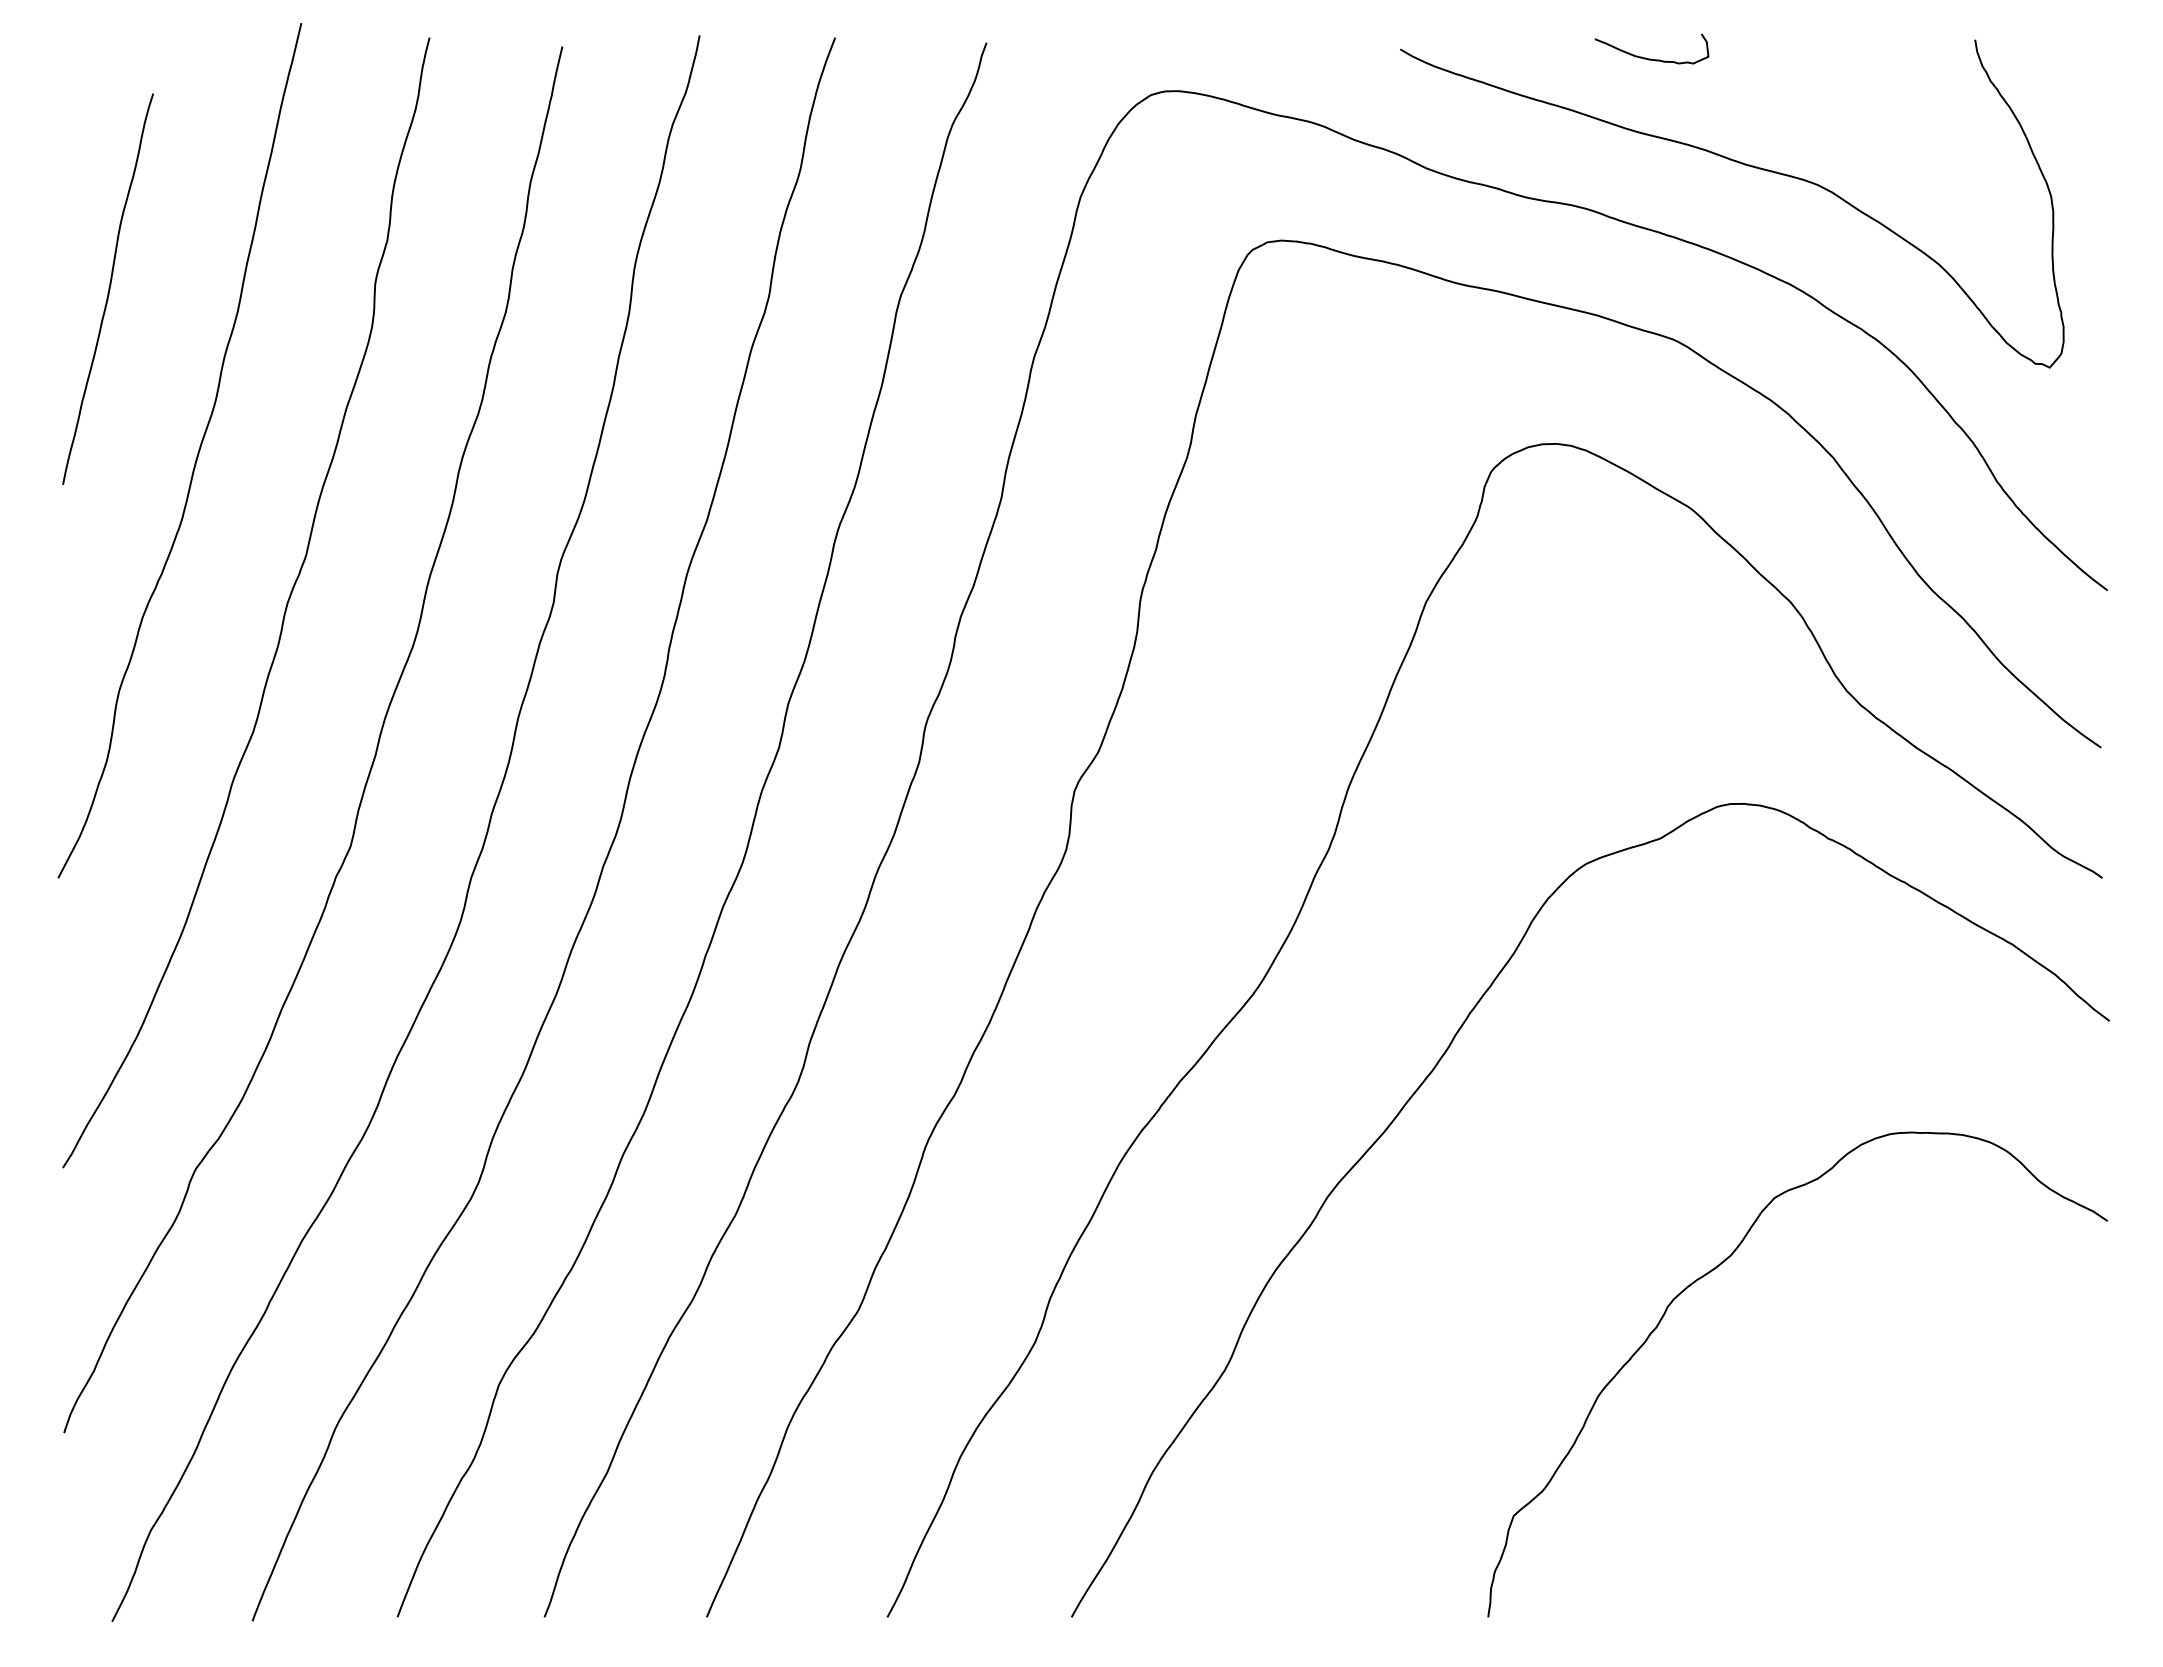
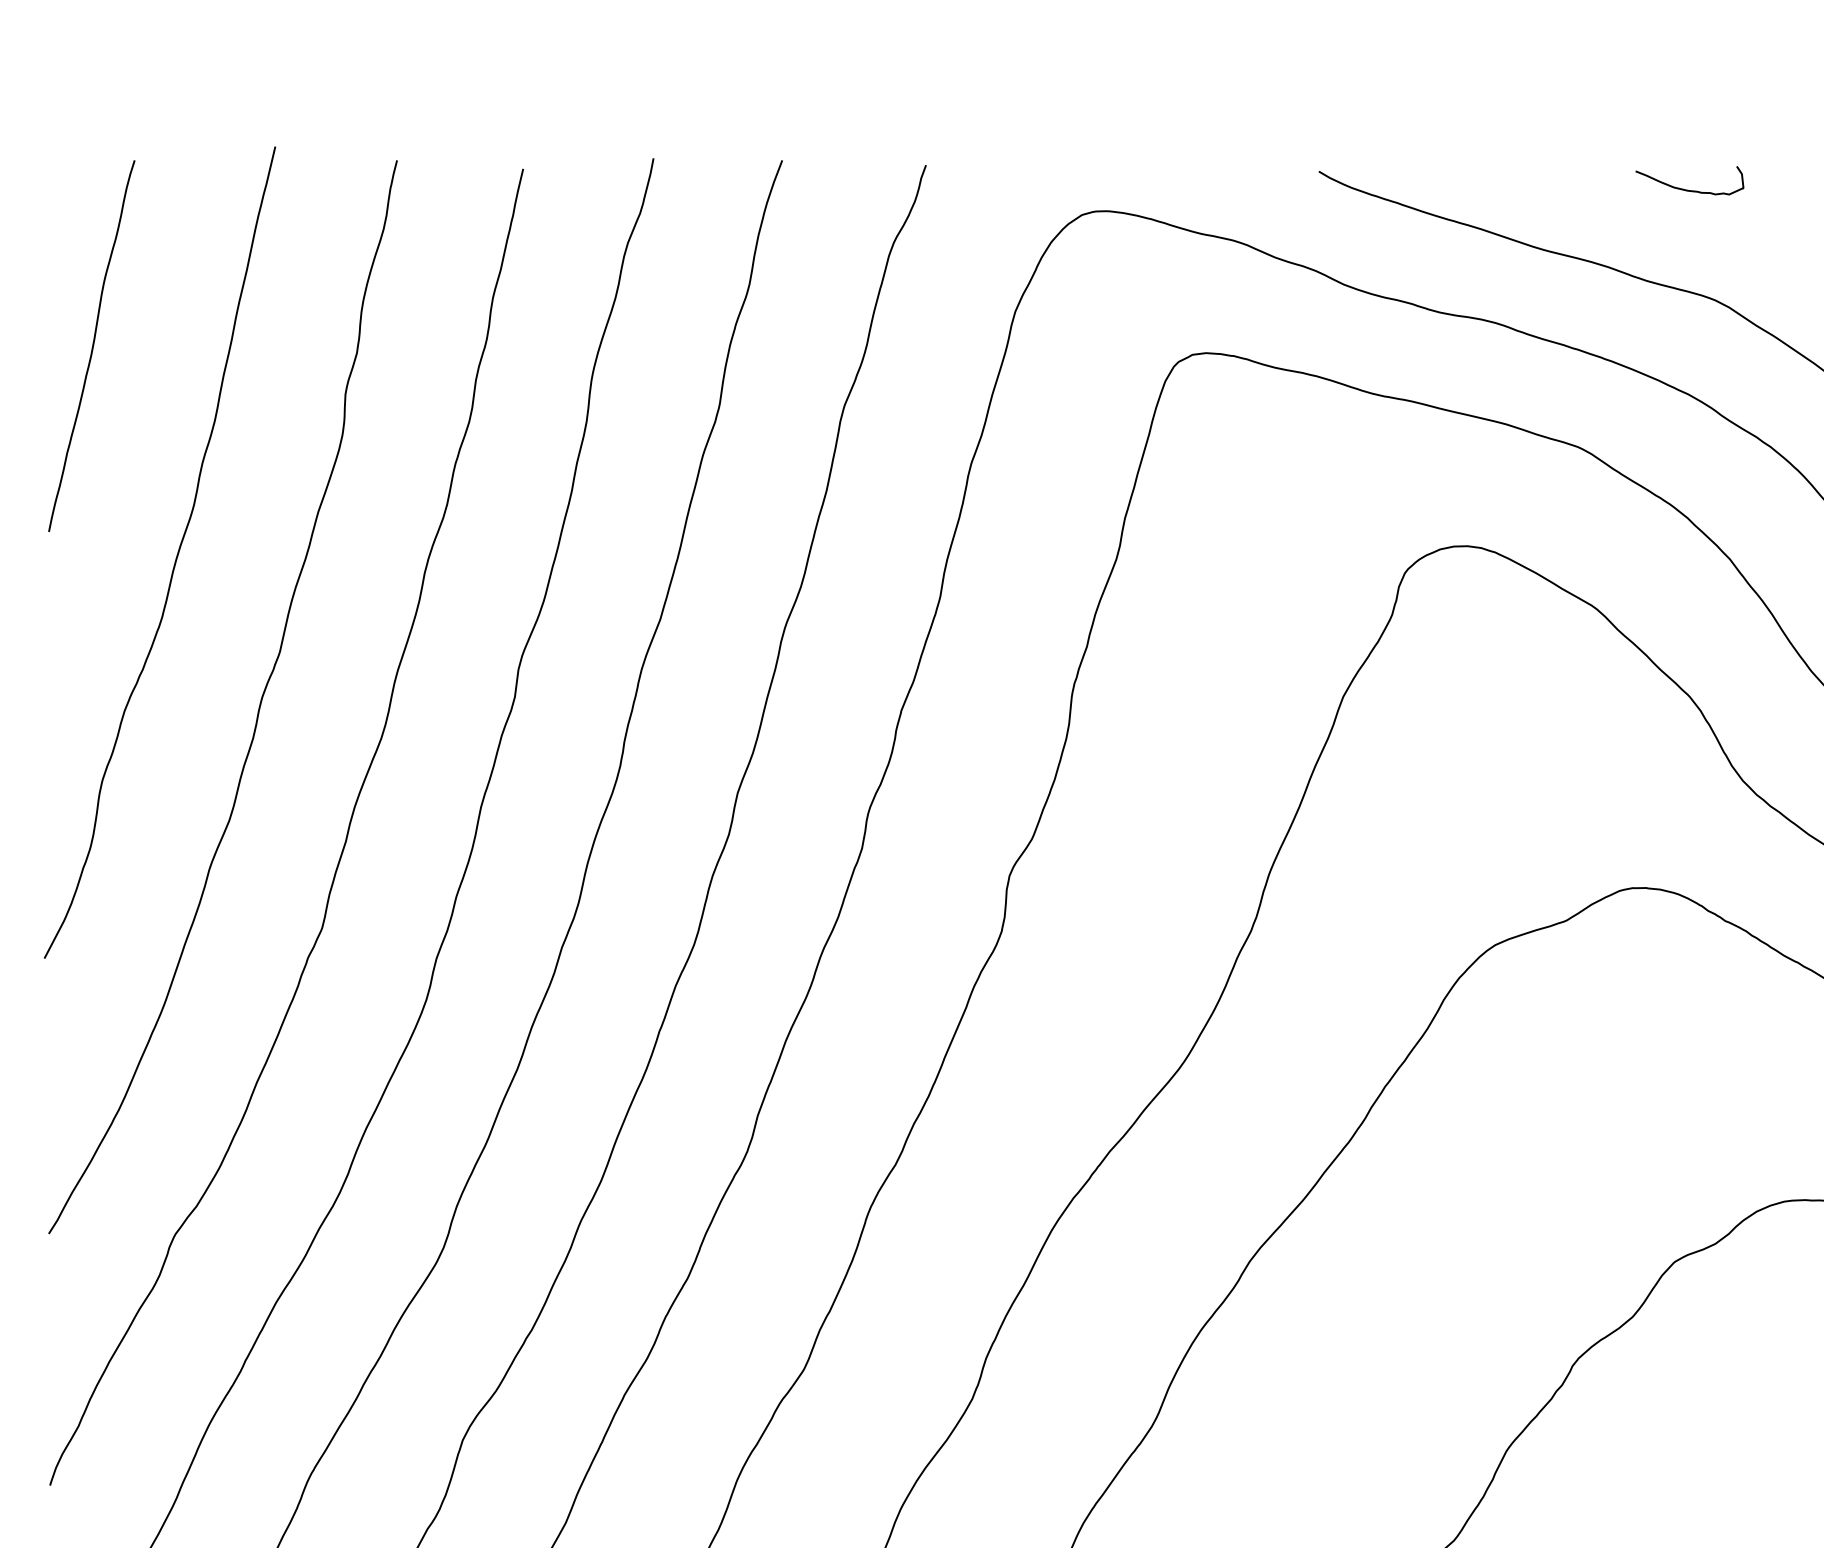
curve: (1651, 58) -> (1689, 189), moved
curve: (108, 288) -> (92, 345), moved

